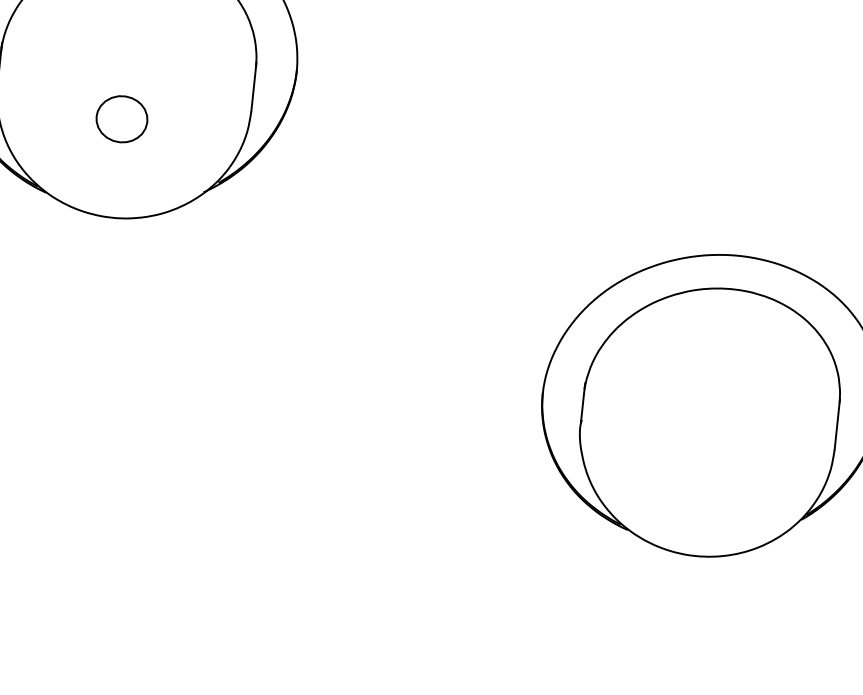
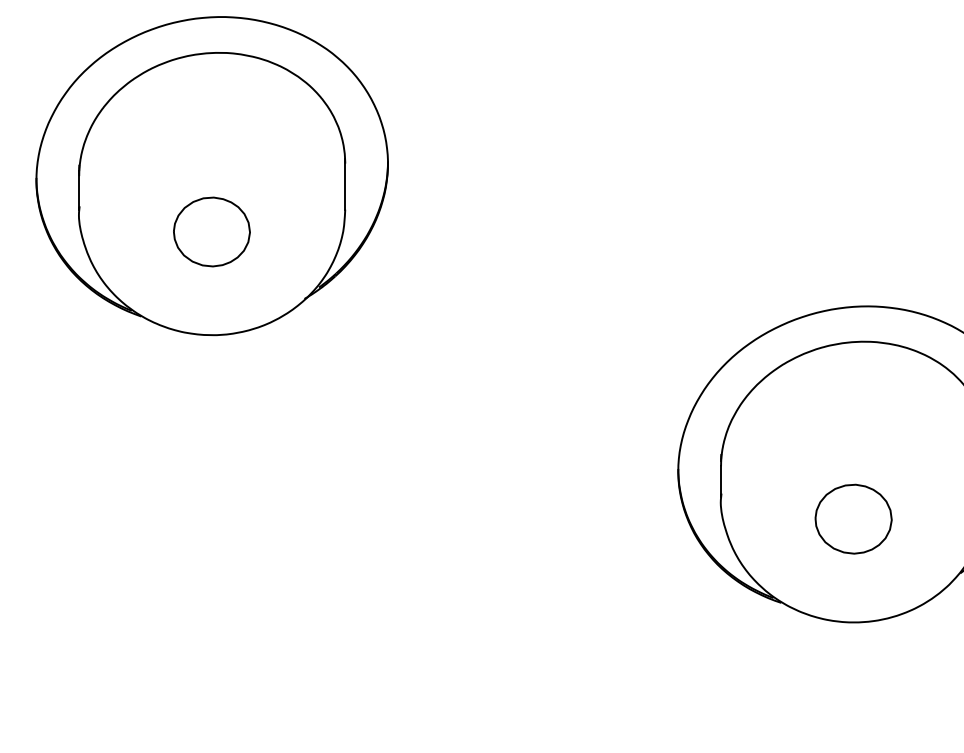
part: (121, 118) -> (211, 231), size x1.43
part: (705, 456) -> (853, 518), added

